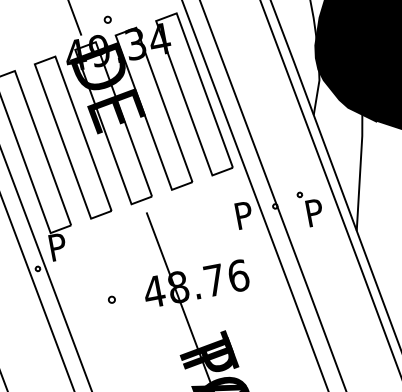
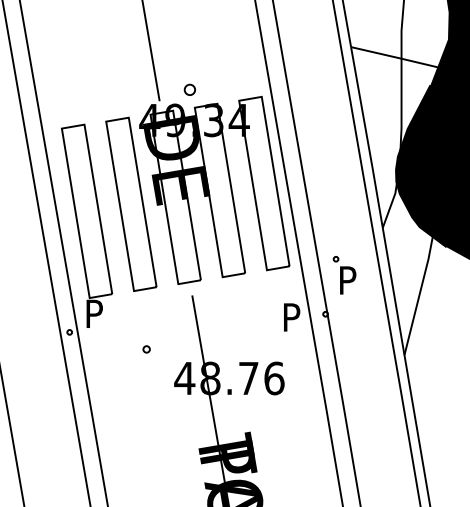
part: (107, 20) -> (189, 90), size x1.6
part: (310, 208) -> (344, 275), moved
part: (111, 299) -> (146, 349), moved

